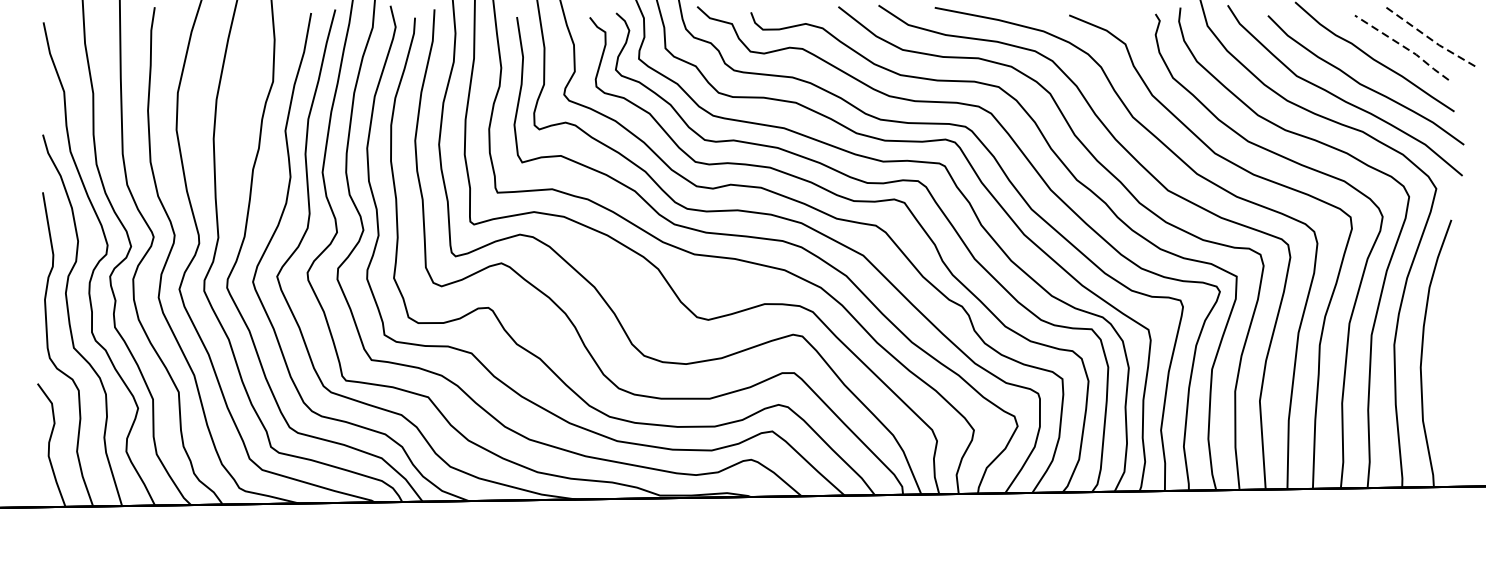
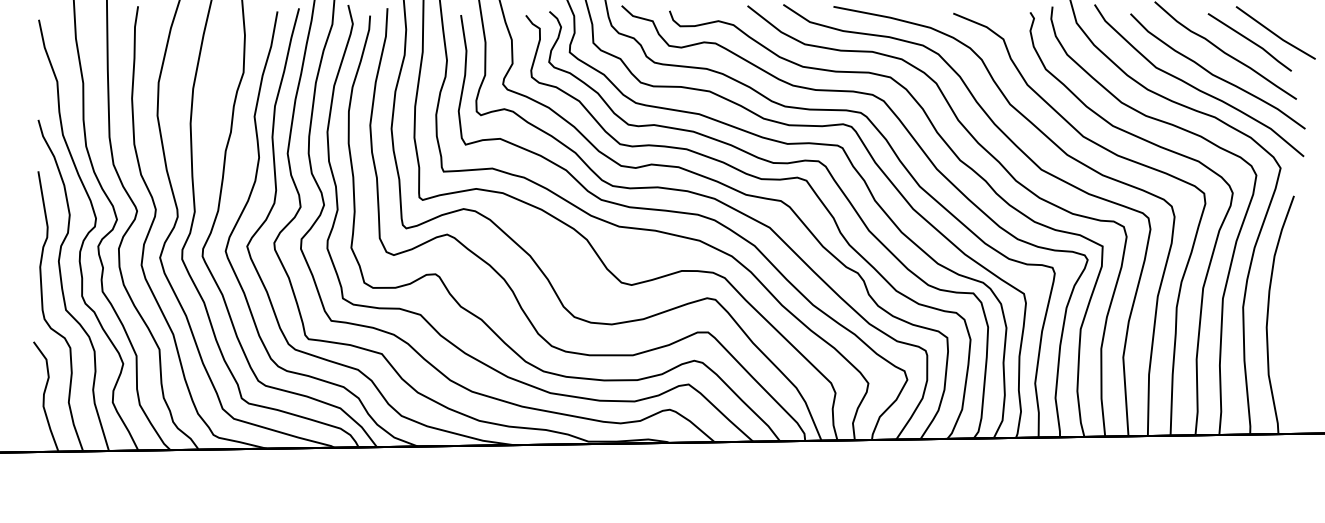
line: (1430, 38) -> (1275, 34), dashed -> solid
line: (1403, 46) -> (1251, 41), dashed -> solid

